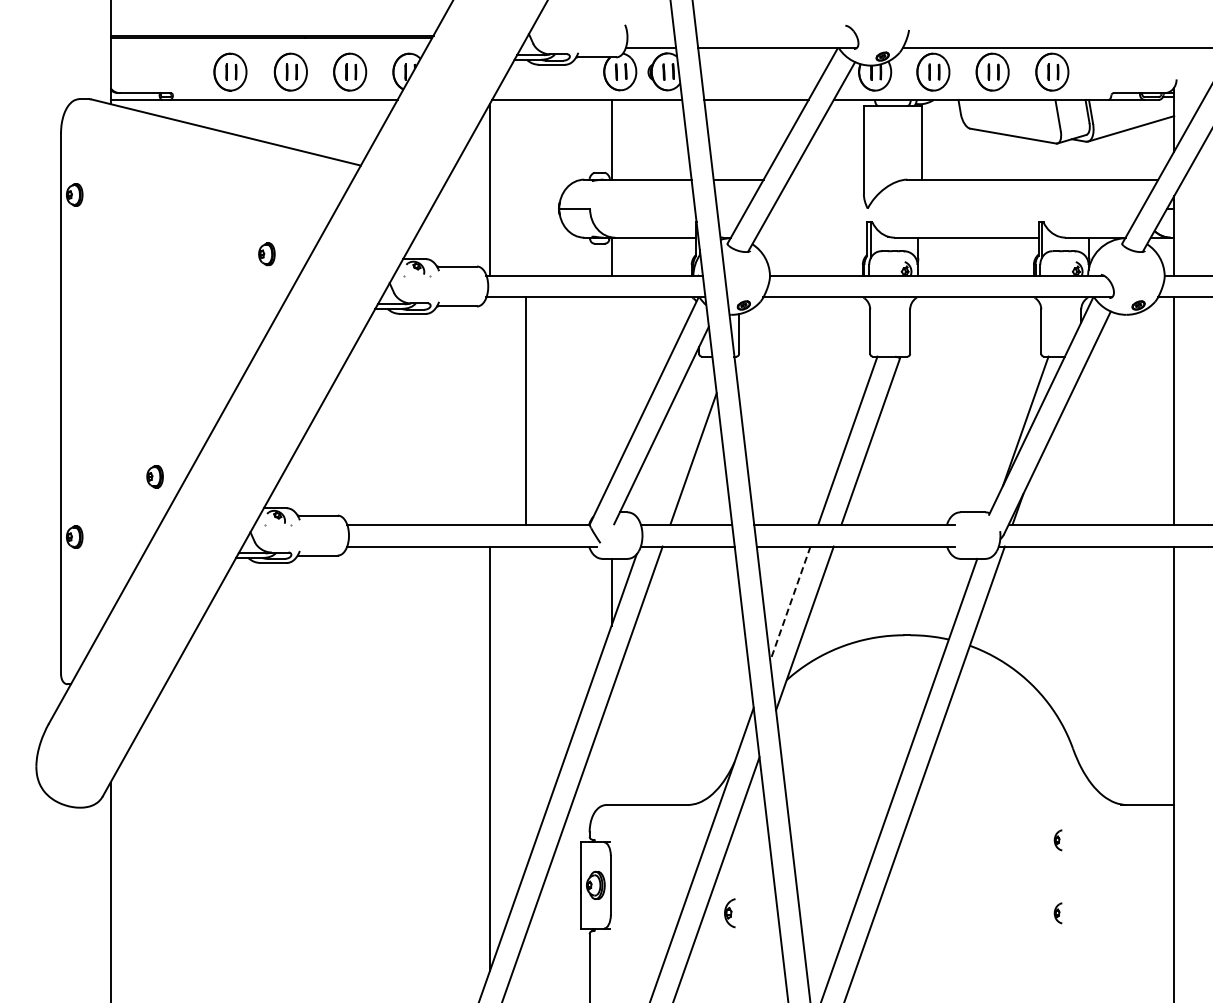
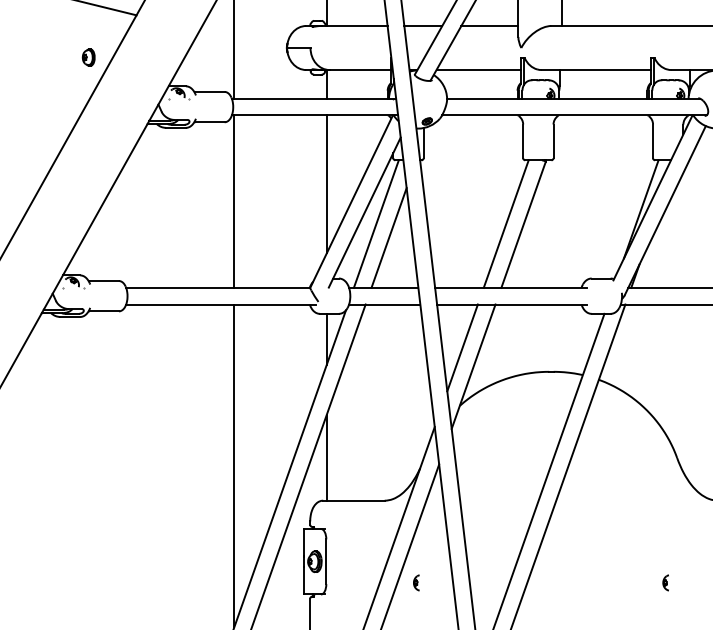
line: (825, 179) -> (489, 25), added
line: (811, 237) -> (478, 69), added
part: (266, 254) -> (88, 57), moved
line: (611, 388) -> (326, 184), added
line: (525, 410) -> (234, 201), moved
line: (676, 440) -> (376, 223), added
line: (790, 603) -> (462, 347), dashed -> solid
line: (611, 747) -> (326, 457), added
part: (1057, 840) -> (665, 527), removed
part: (729, 913) -> (416, 583), size x0.71

